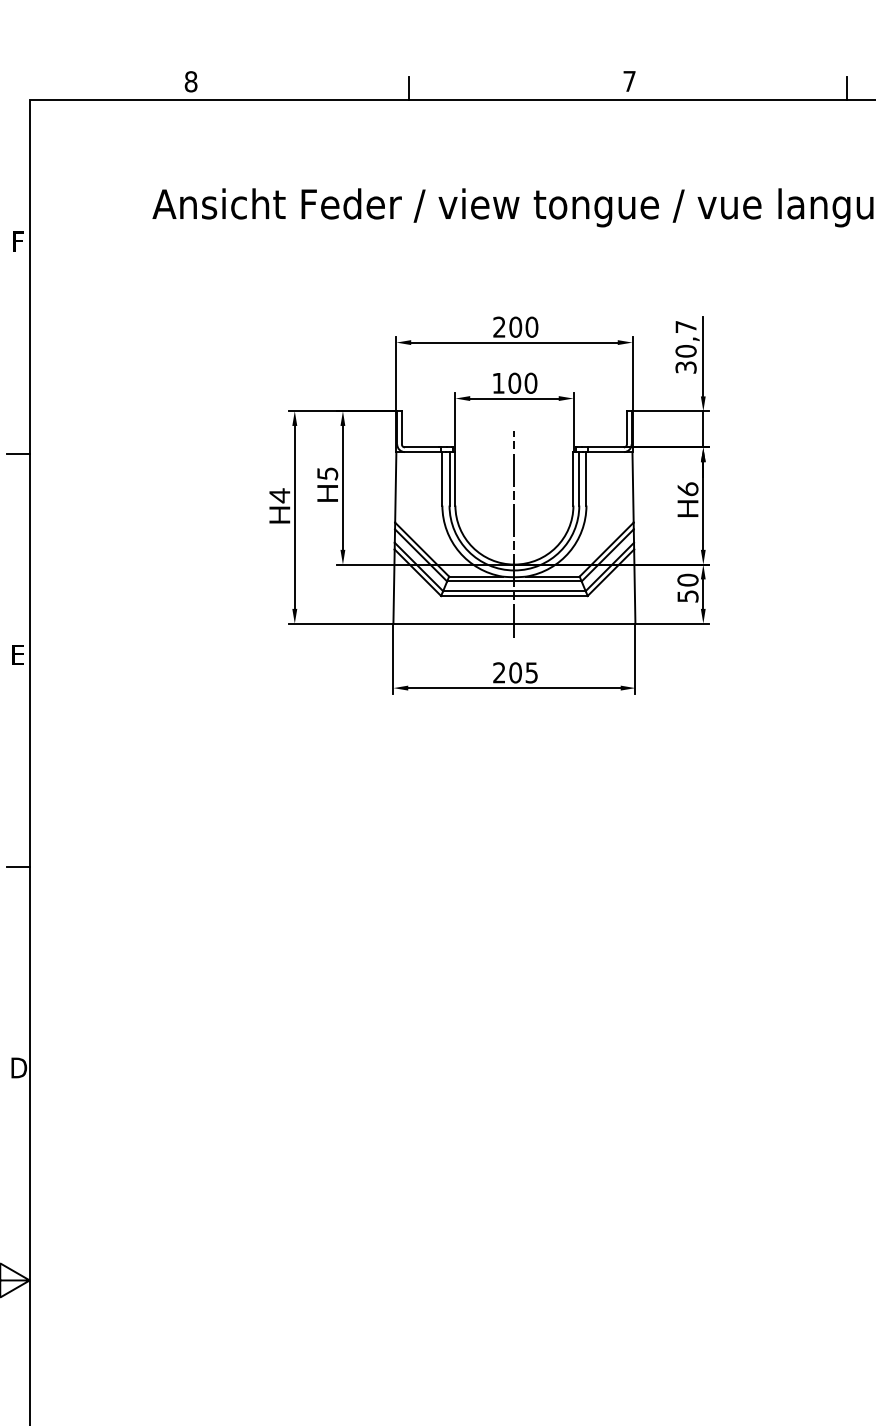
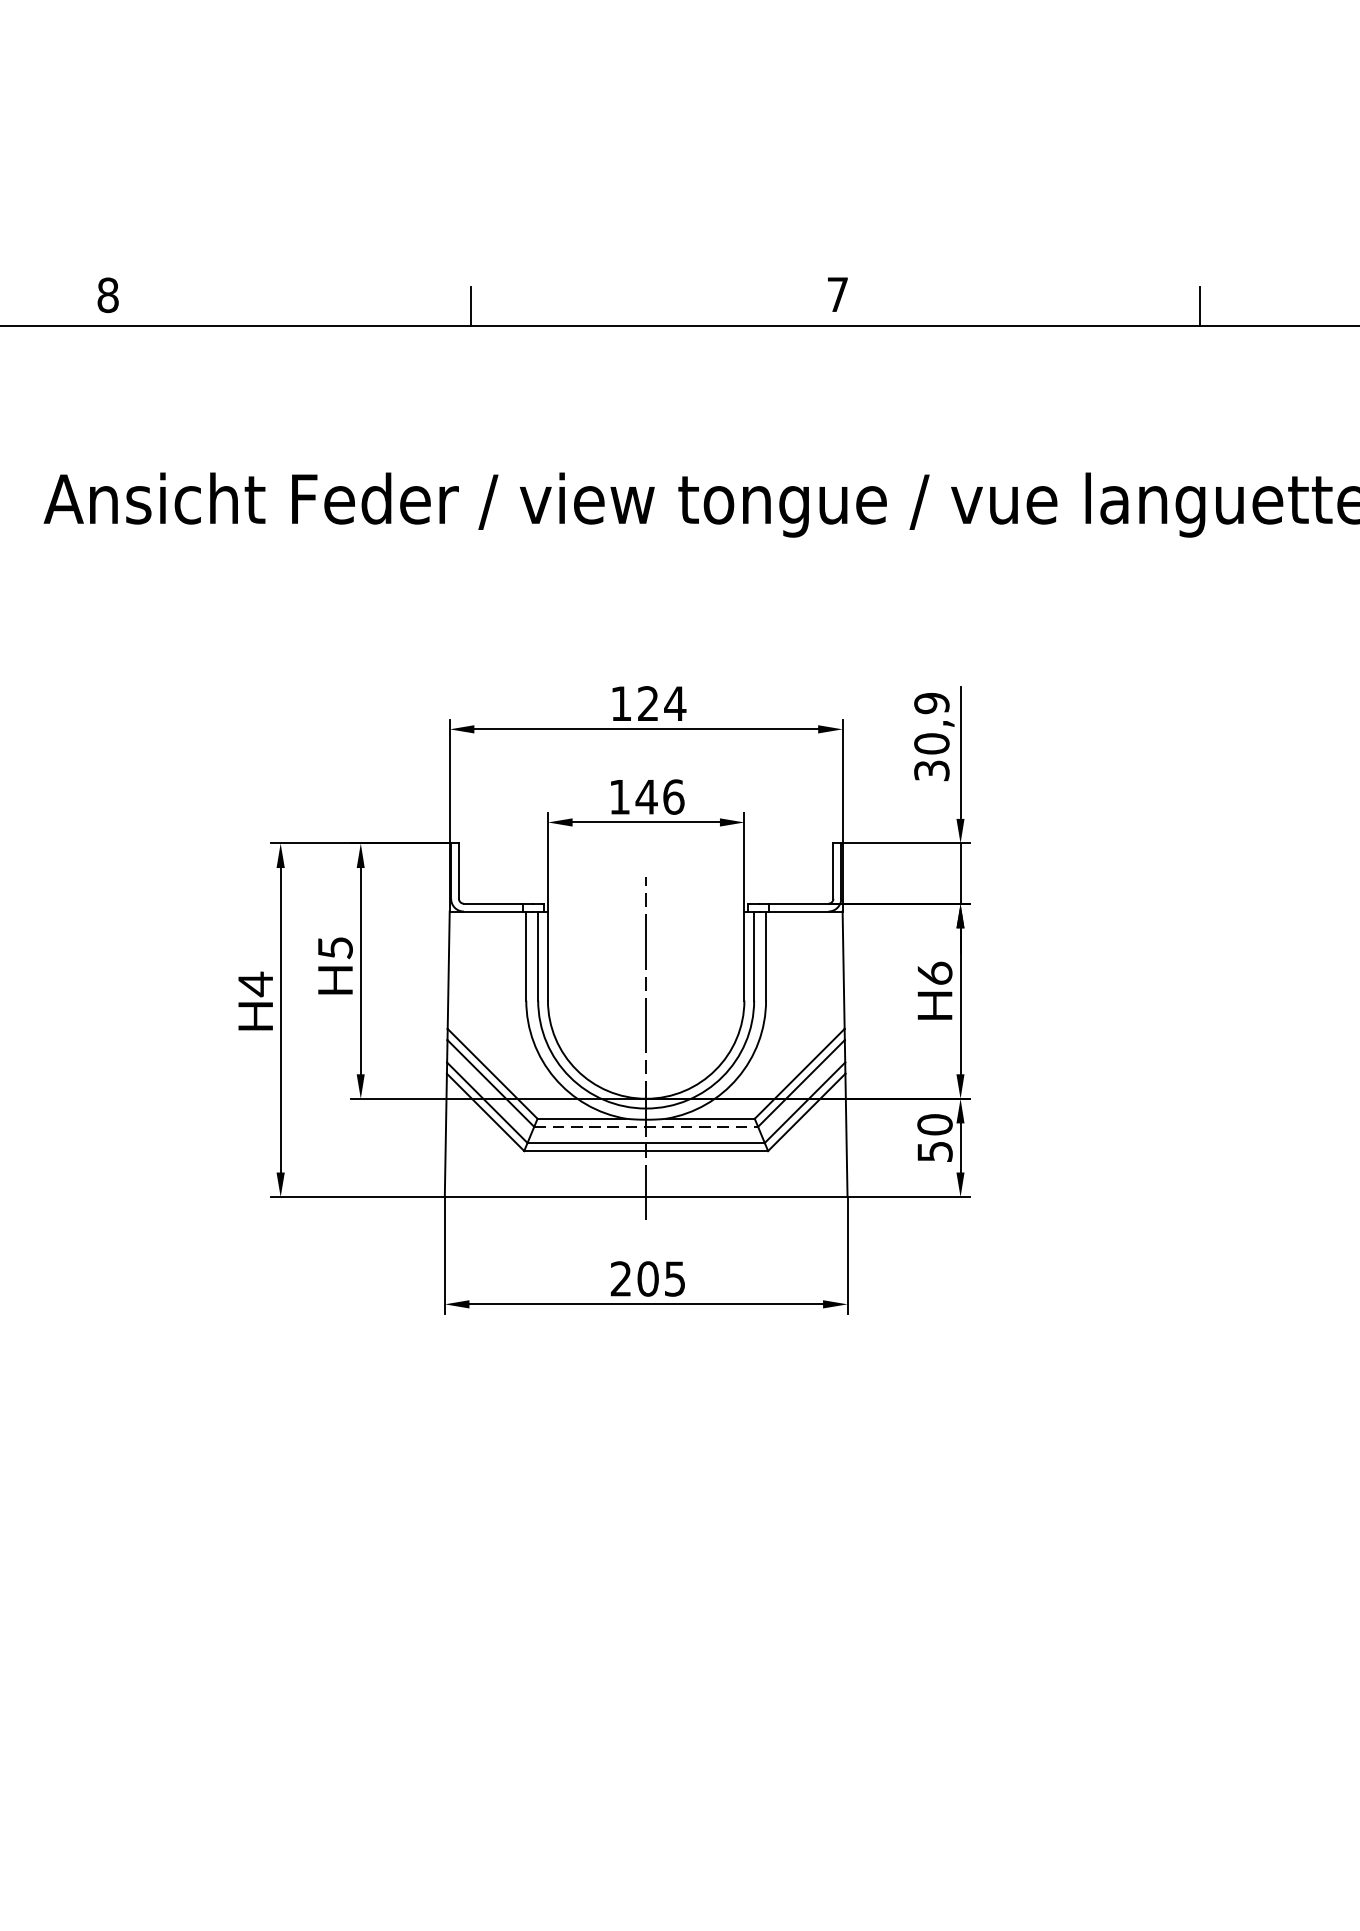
text: (515, 326) -> (647, 702), 200 -> 124
text: (685, 326) -> (930, 702), 30,7 -> 30,9
text: (522, 382) -> (659, 795), 100 -> 146
line: (514, 581) -> (646, 1126), solid -> dashed

